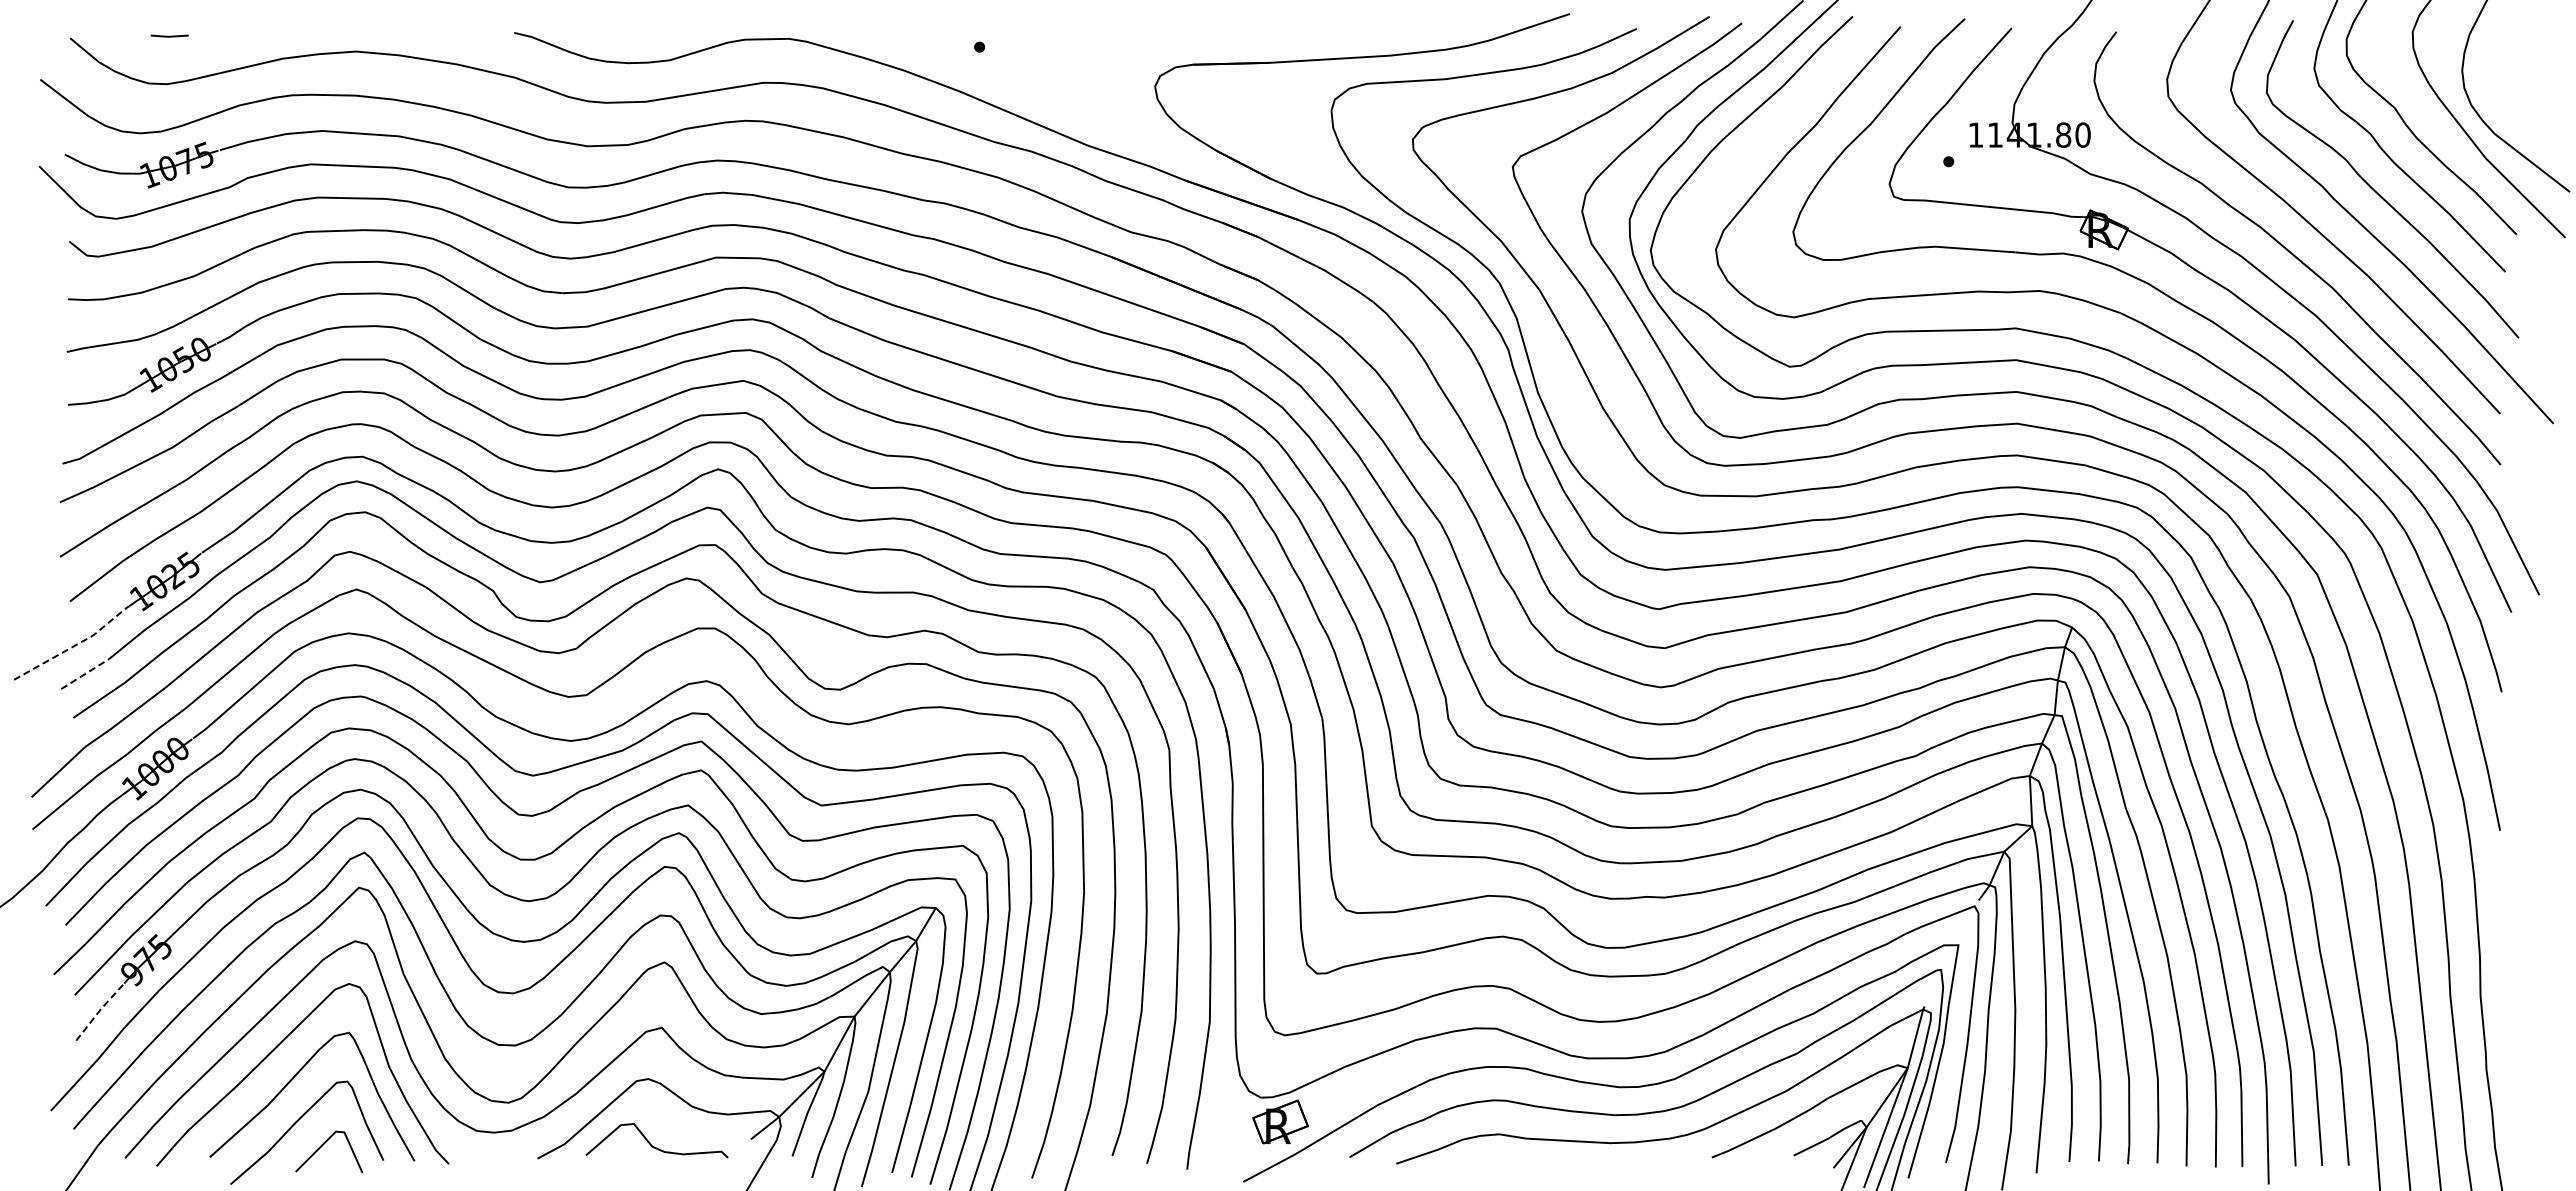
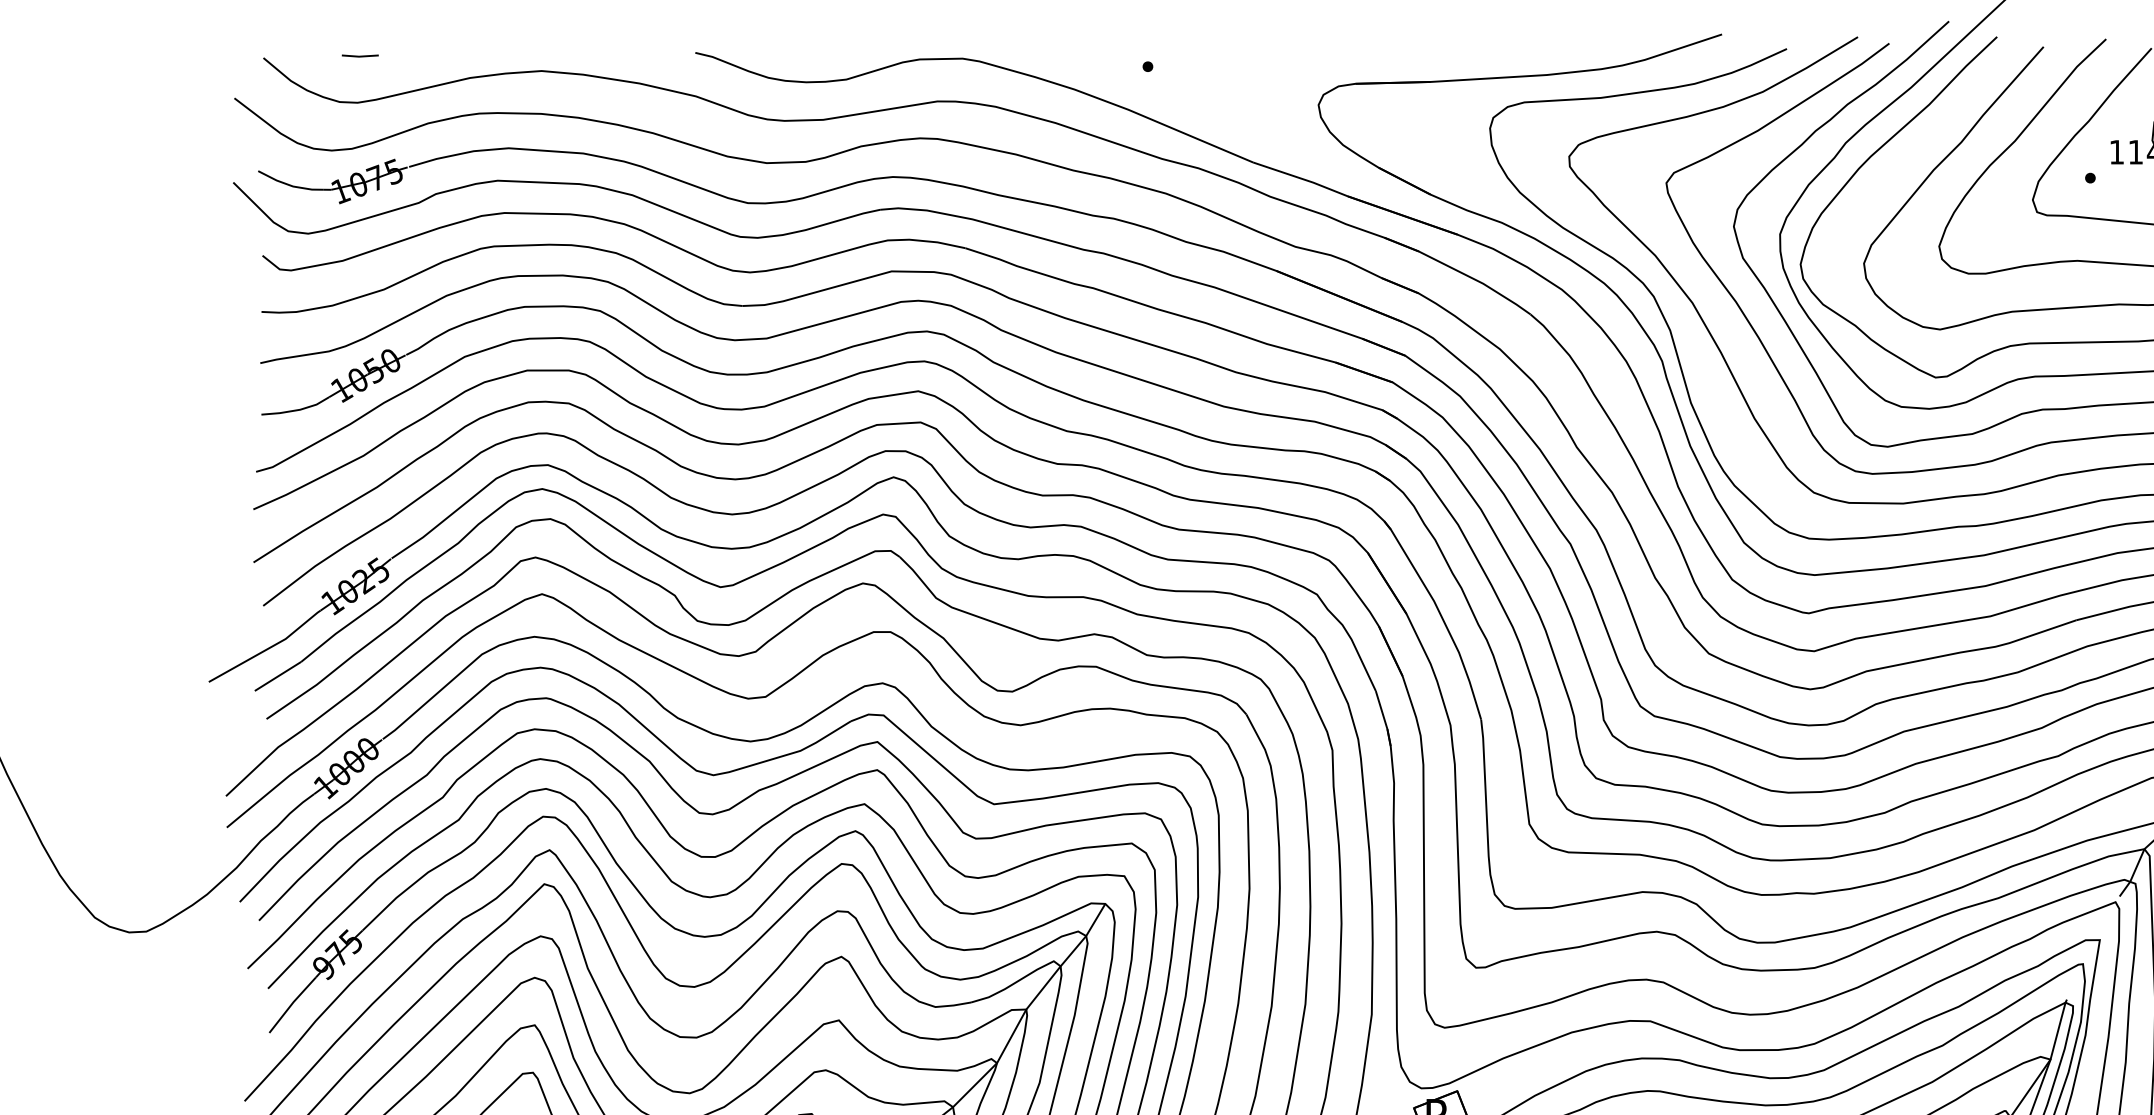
line: (74, 645) -> (267, 648), dashed -> solid
line: (85, 673) -> (278, 675), dashed -> solid
line: (99, 1010) -> (291, 1003), dashed -> solid

